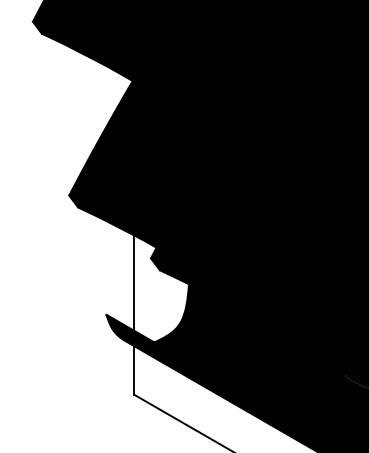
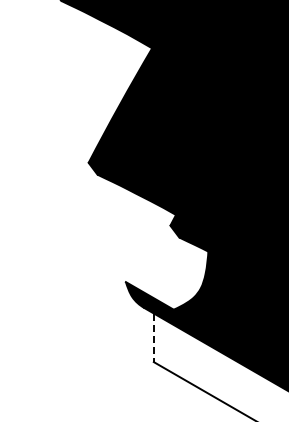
line: (134, 282) -> (153, 249), removed
line: (134, 371) -> (153, 338), solid -> dashed

